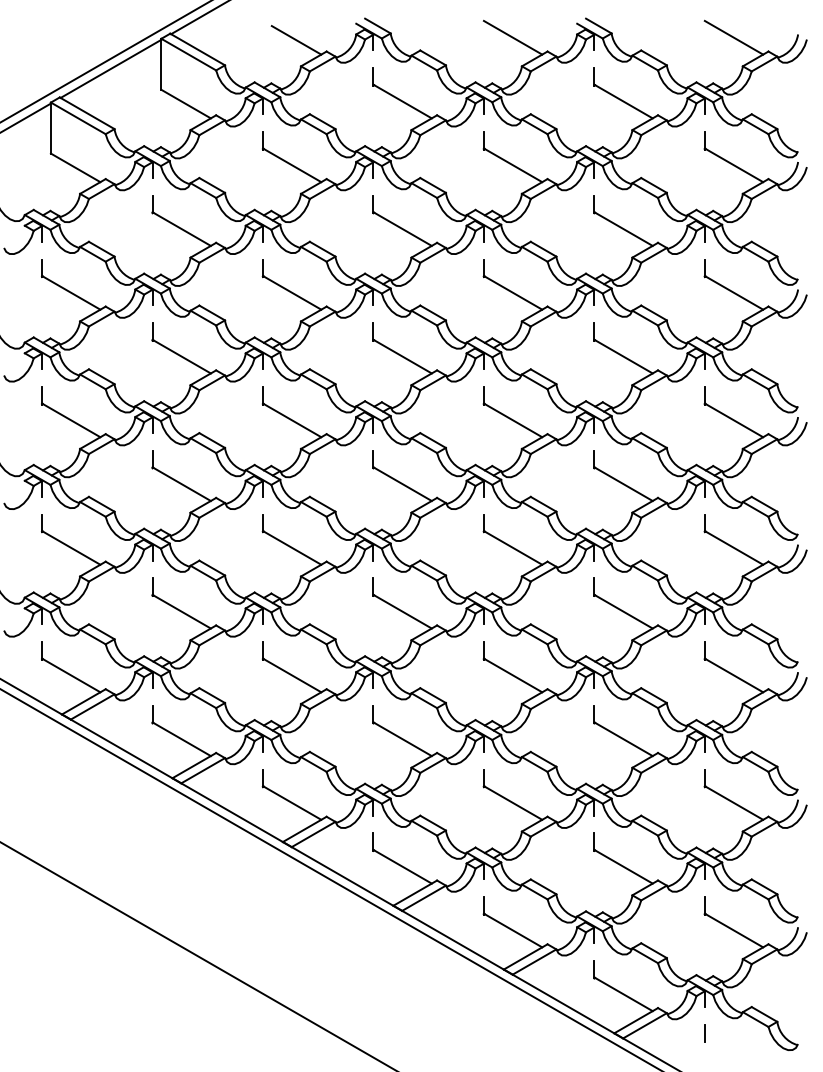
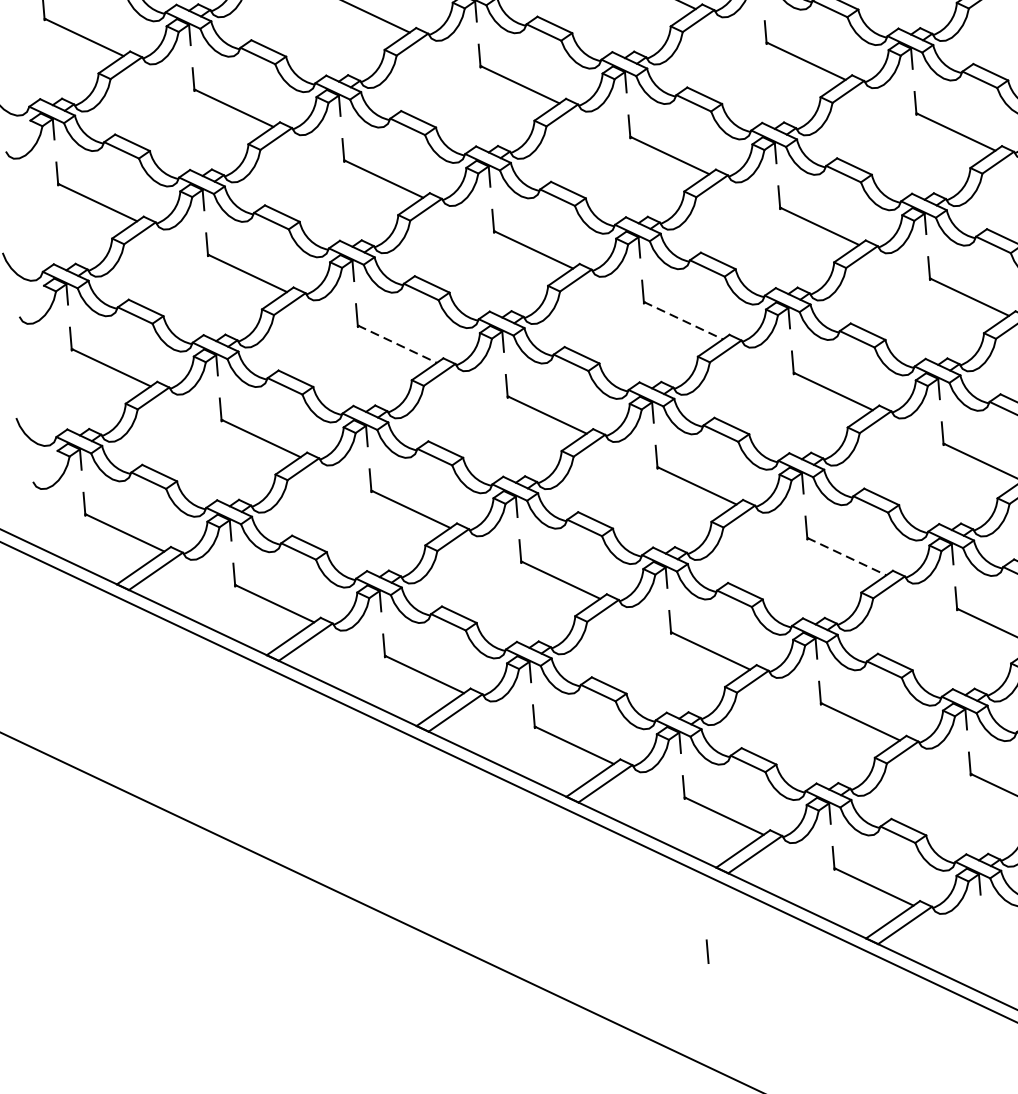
line: (292, 547) -> (397, 343), solid -> dashed
line: (513, 547) -> (683, 320), solid -> dashed
line: (623, 739) -> (846, 556), solid -> dashed
line: (704, 1033) -> (707, 951), moved

